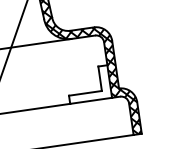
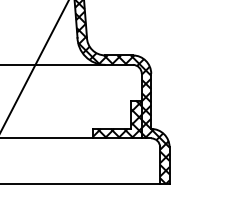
hatch: (88, 84) -> (117, 119), added

